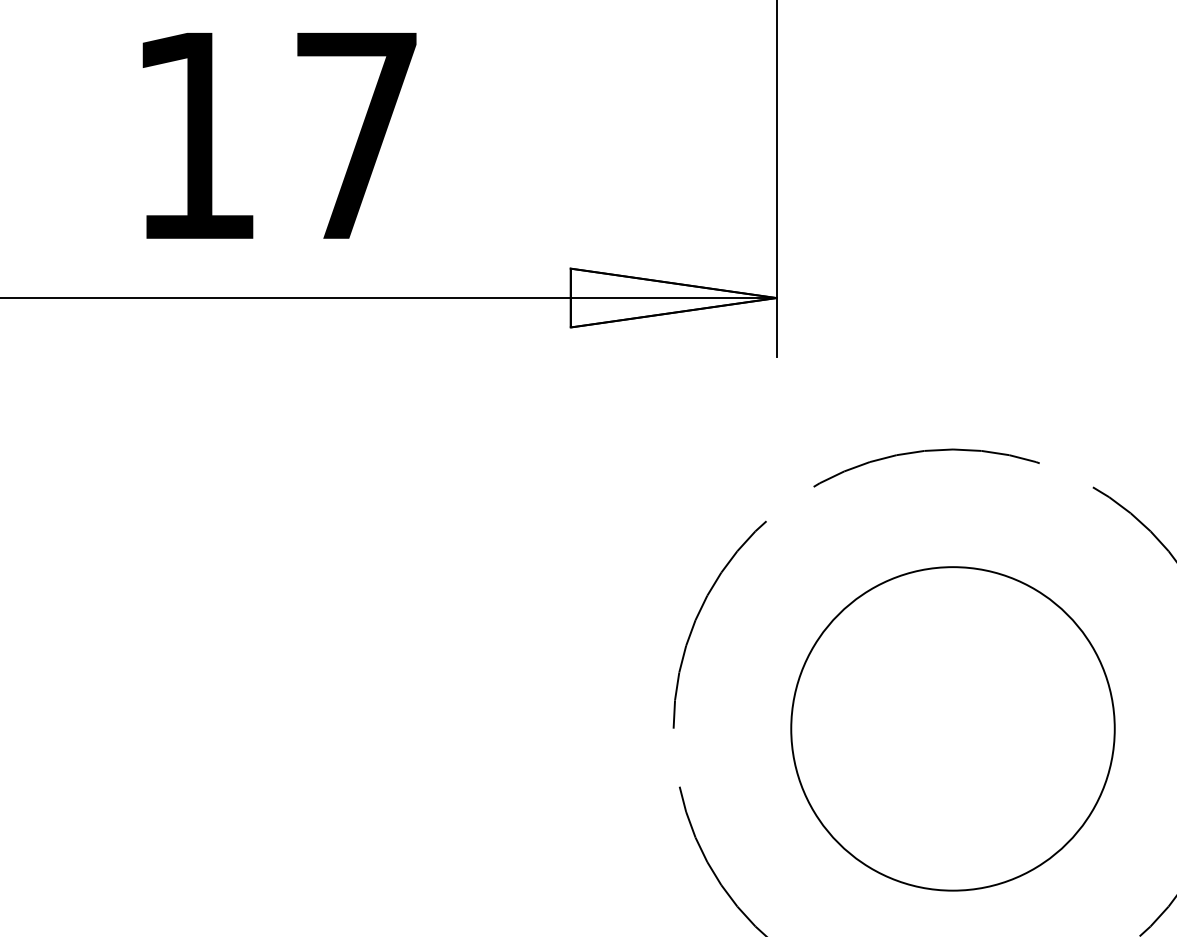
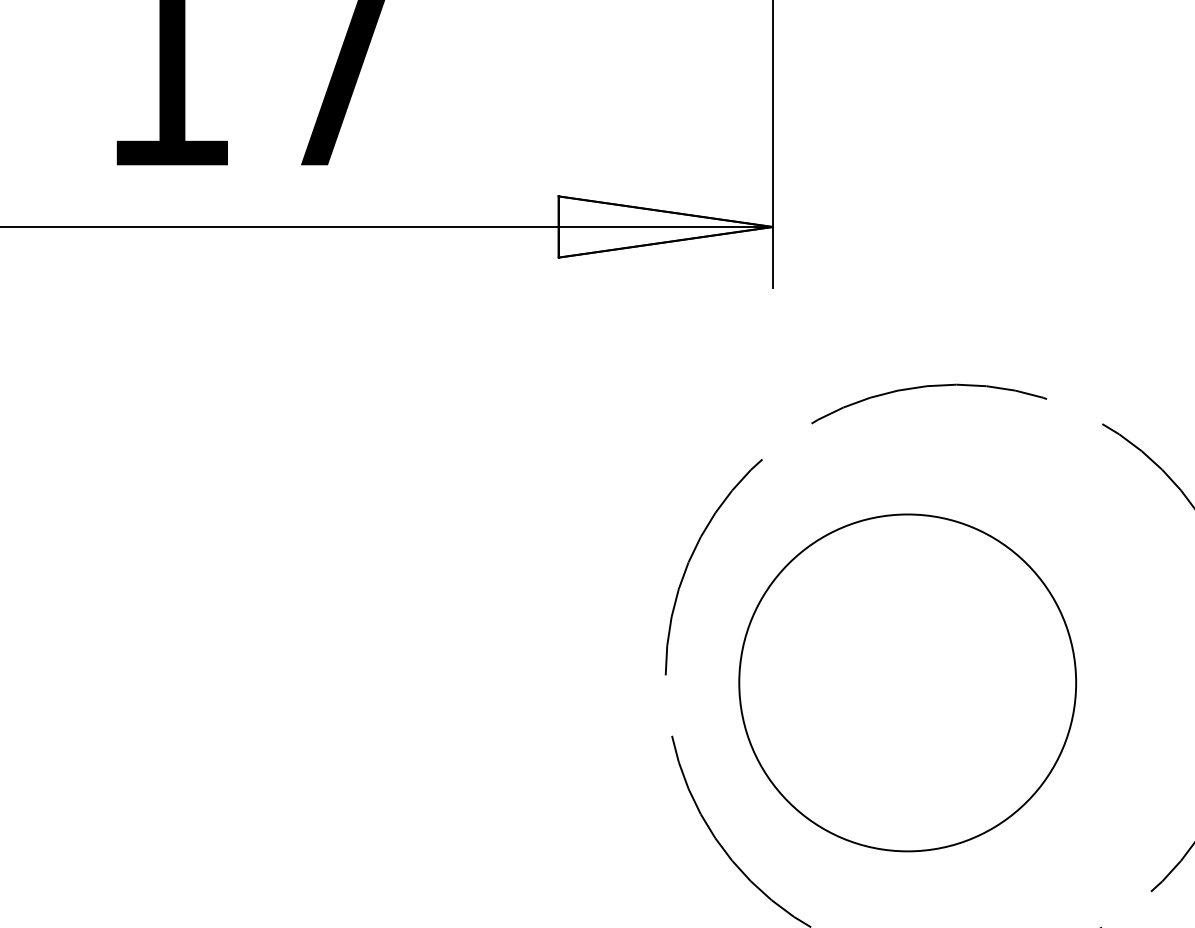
circle: (952, 728) -> (907, 682), moved

